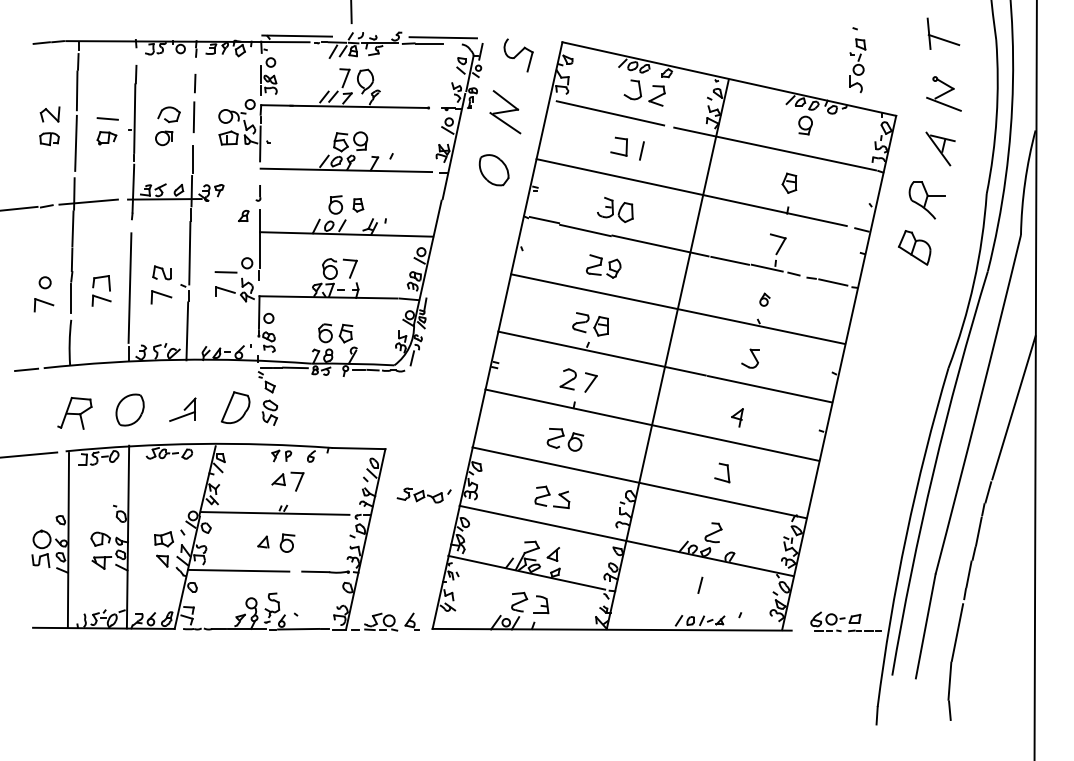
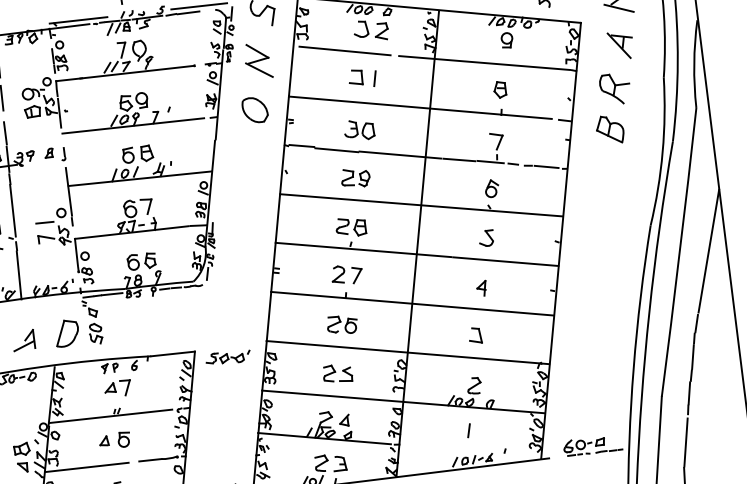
part: (358, 205) -> (147, 153), size x1.43
part: (243, 215) -> (48, 152), moved
part: (764, 299) -> (491, 188), size x1.67
part: (423, 495) -> (227, 357), moved

